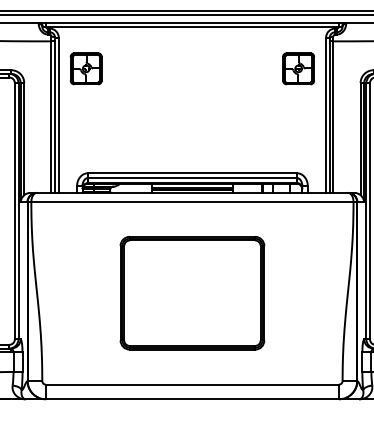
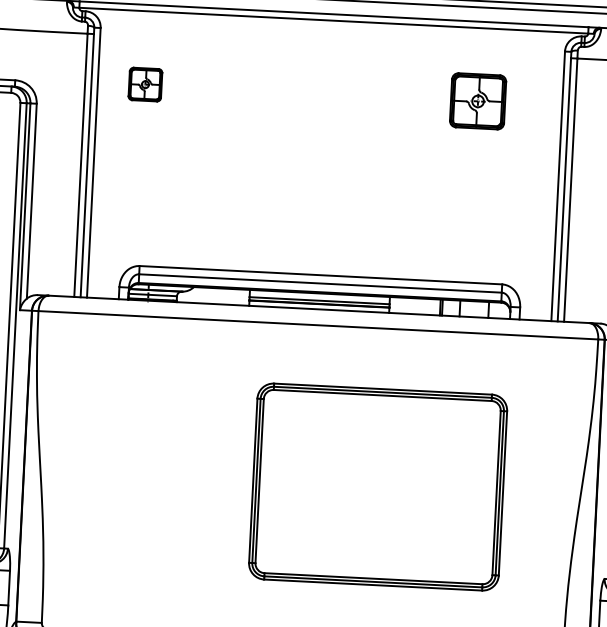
part: (85, 68) -> (144, 83), size x0.6
part: (298, 68) -> (477, 100), moved
part: (192, 293) -> (378, 487), moved

